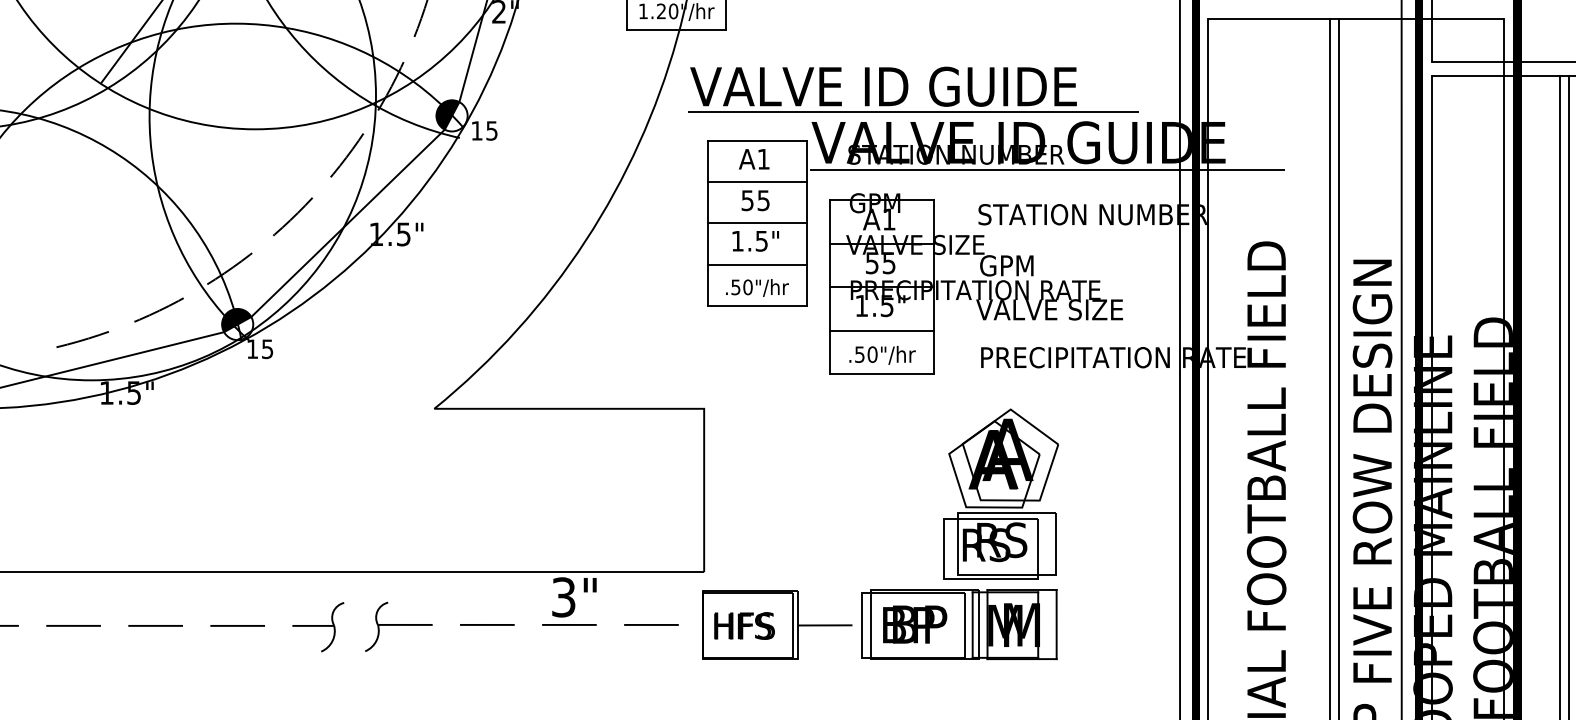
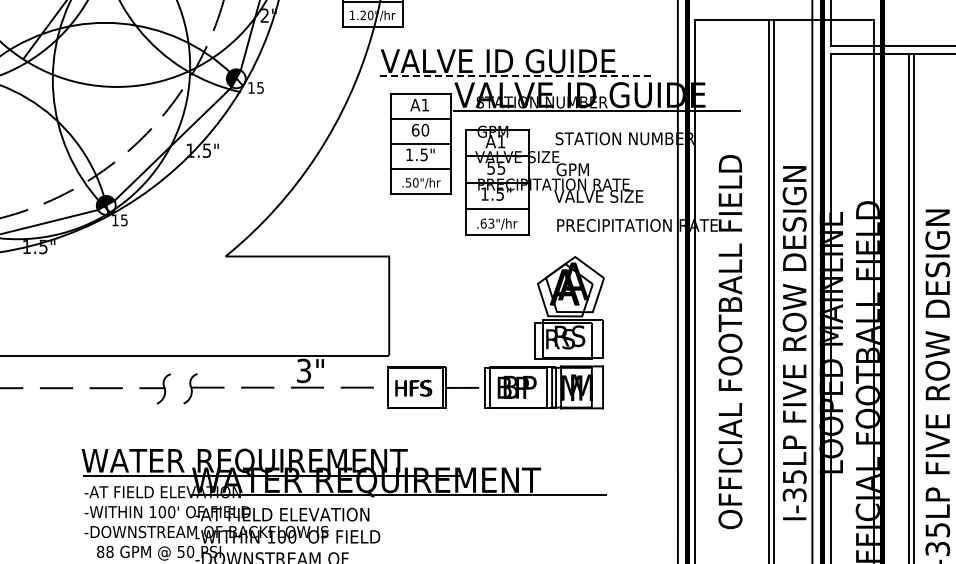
line: (913, 112) -> (516, 76), solid -> dashed
text: (755, 199) -> (420, 129), 55 -> 60
text: (866, 354) -> (487, 223), .50"/hr -> .63"/hr

